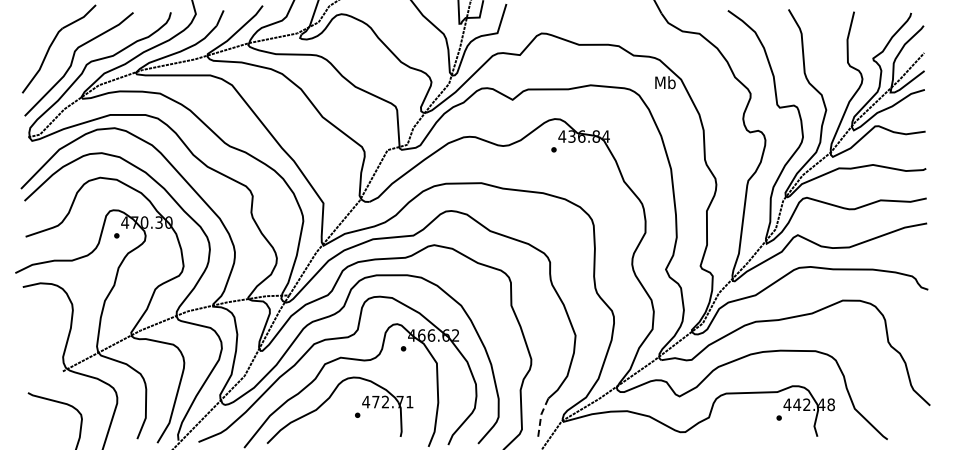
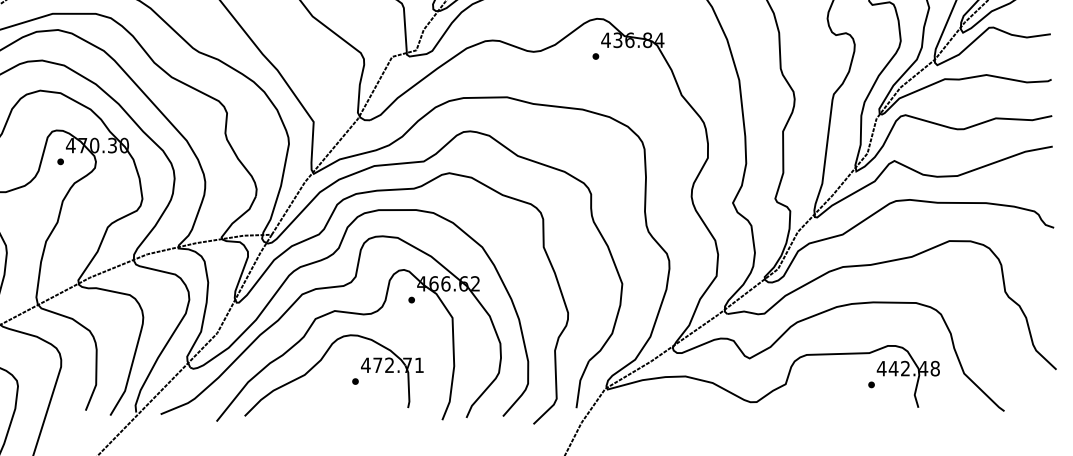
line: (541, 416) -> (580, 382), dashed -> solid

